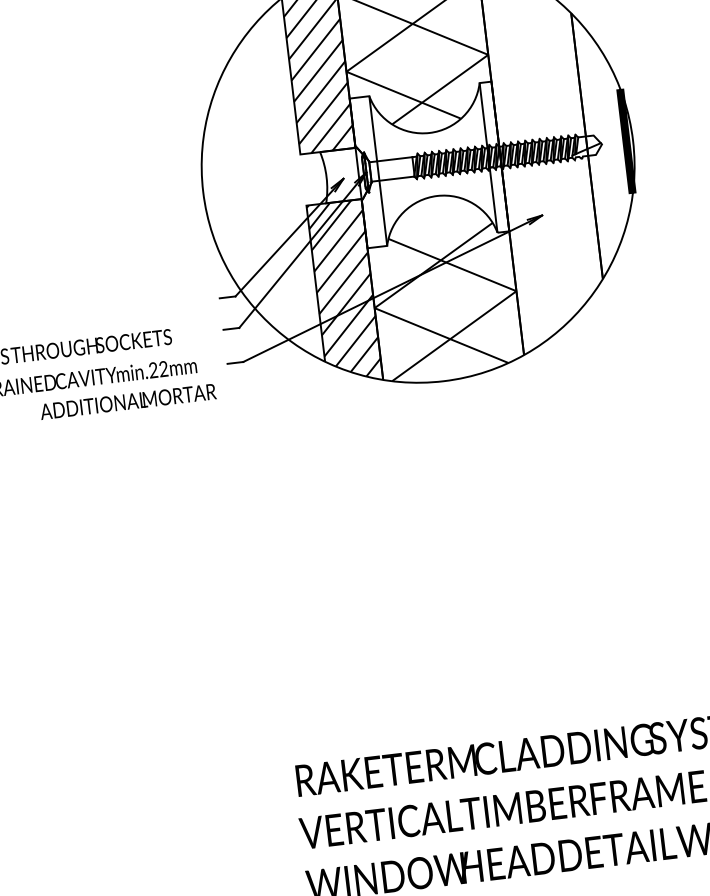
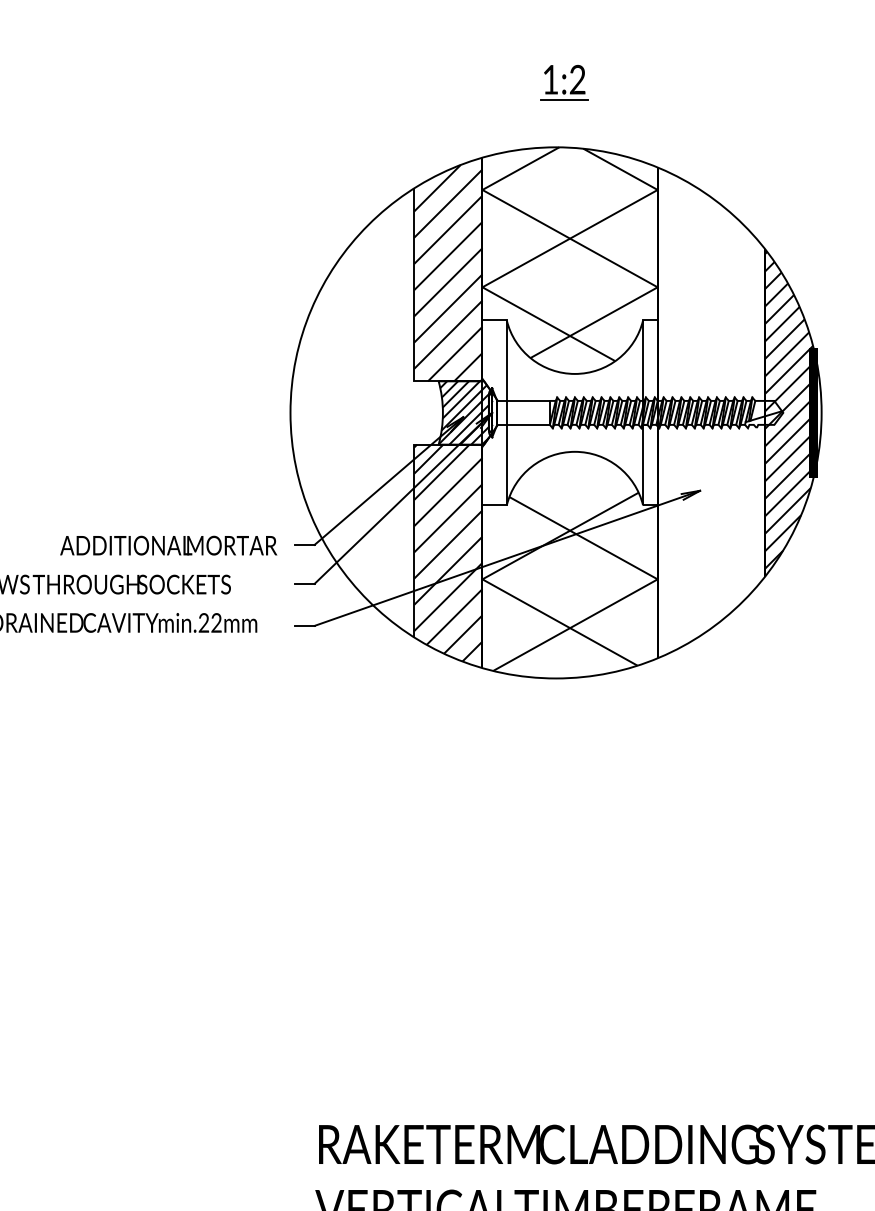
hatch: (606, 141) -> (788, 410), added
hatch: (344, 174) -> (464, 412), added
text: (128, 401) -> (168, 545), moved

